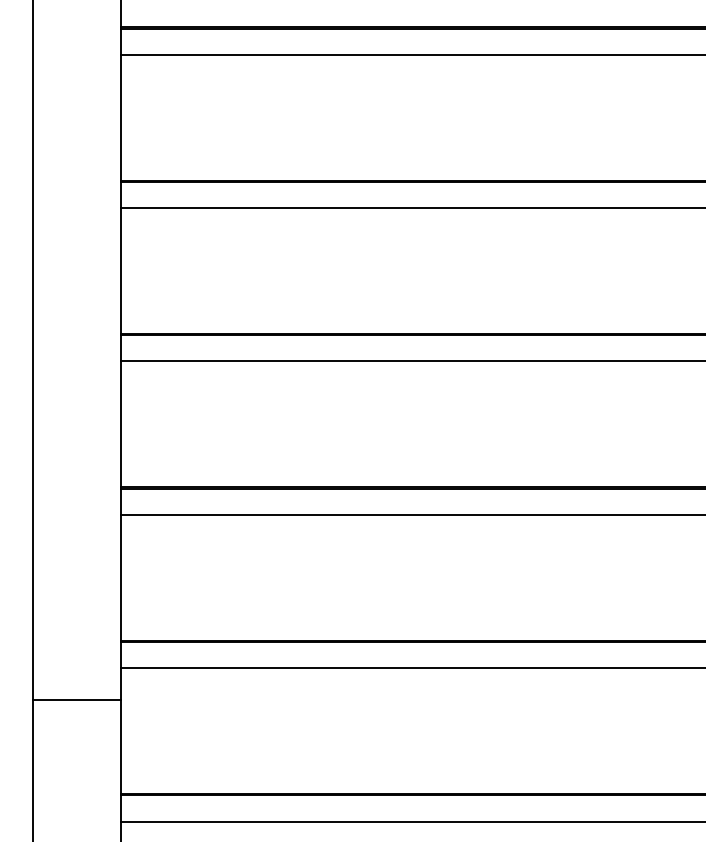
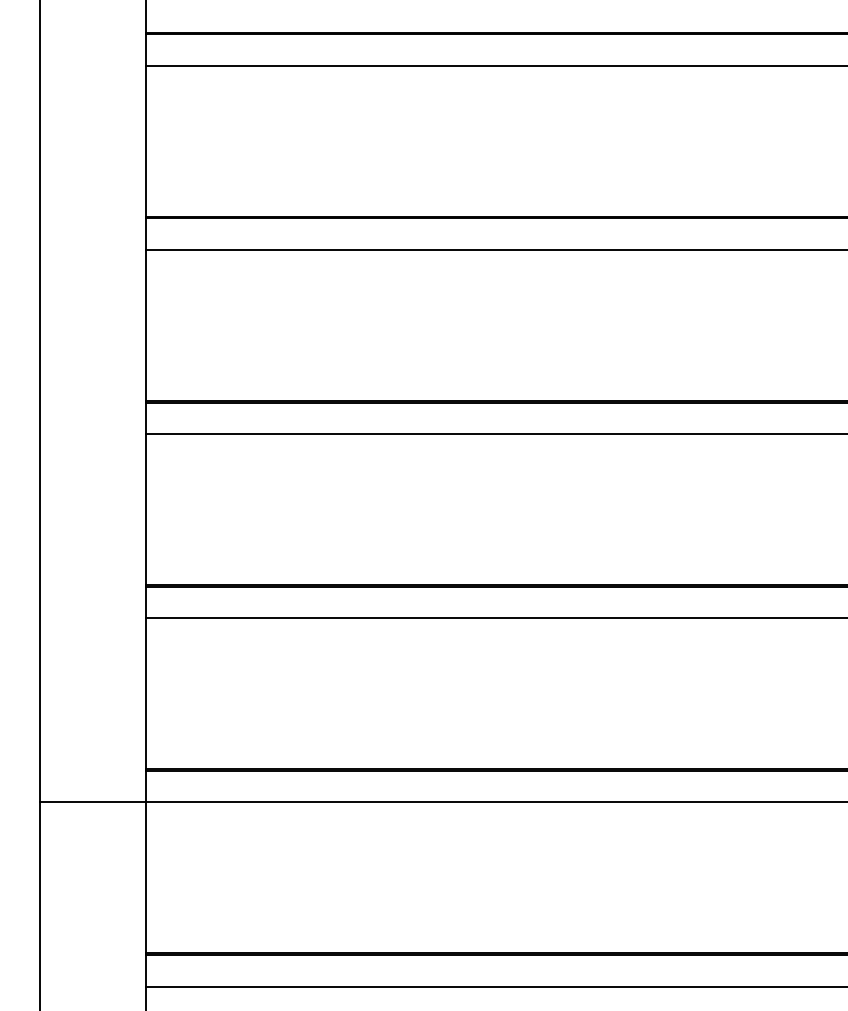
line: (77, 699) -> (93, 801), moved

